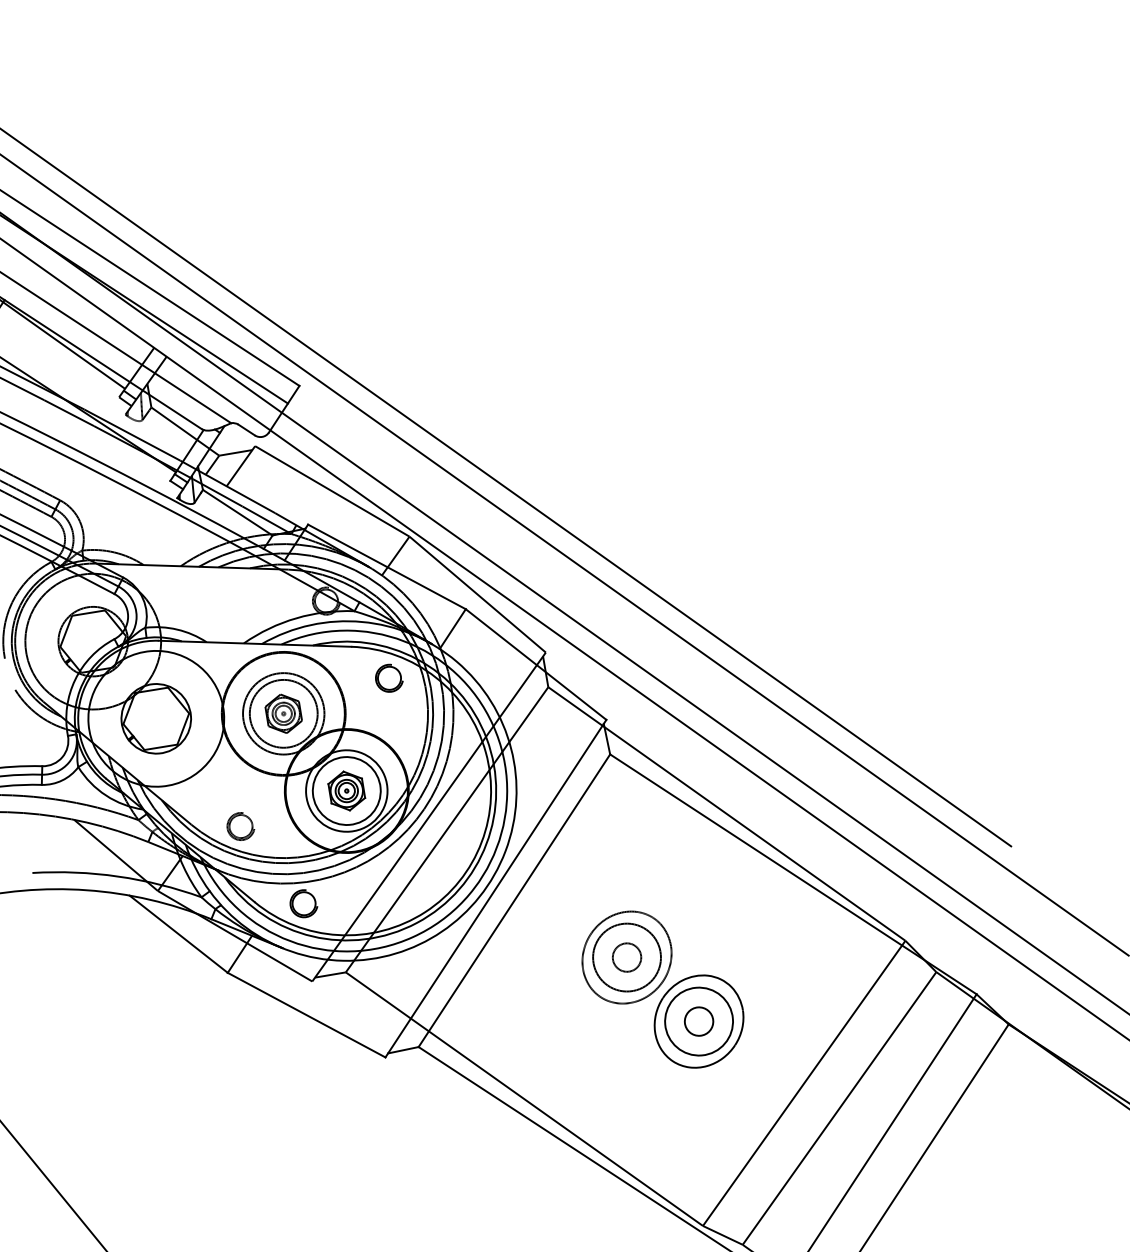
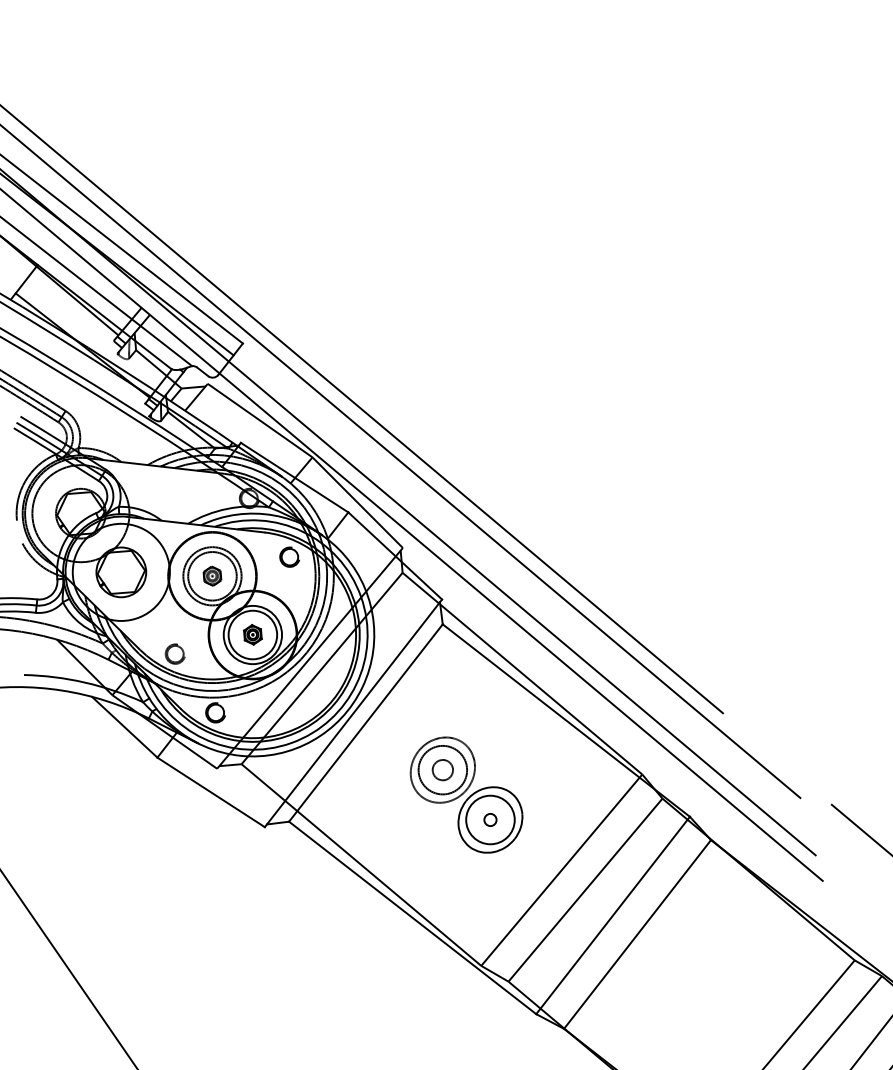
part: (283, 712) -> (212, 575), size x0.7
part: (346, 790) -> (252, 634), size x0.7
circle: (699, 1020) -> (490, 819), size x0.6

